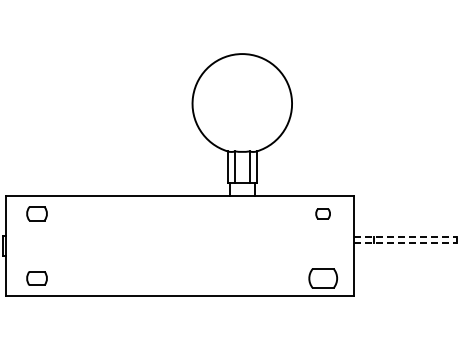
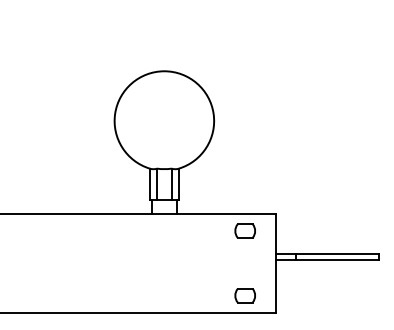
part: (322, 213) -> (244, 230), size x1.43
line: (405, 236) -> (327, 253), dashed -> solid
line: (405, 242) -> (327, 259), dashed -> solid
part: (322, 278) -> (244, 295), size x0.71

